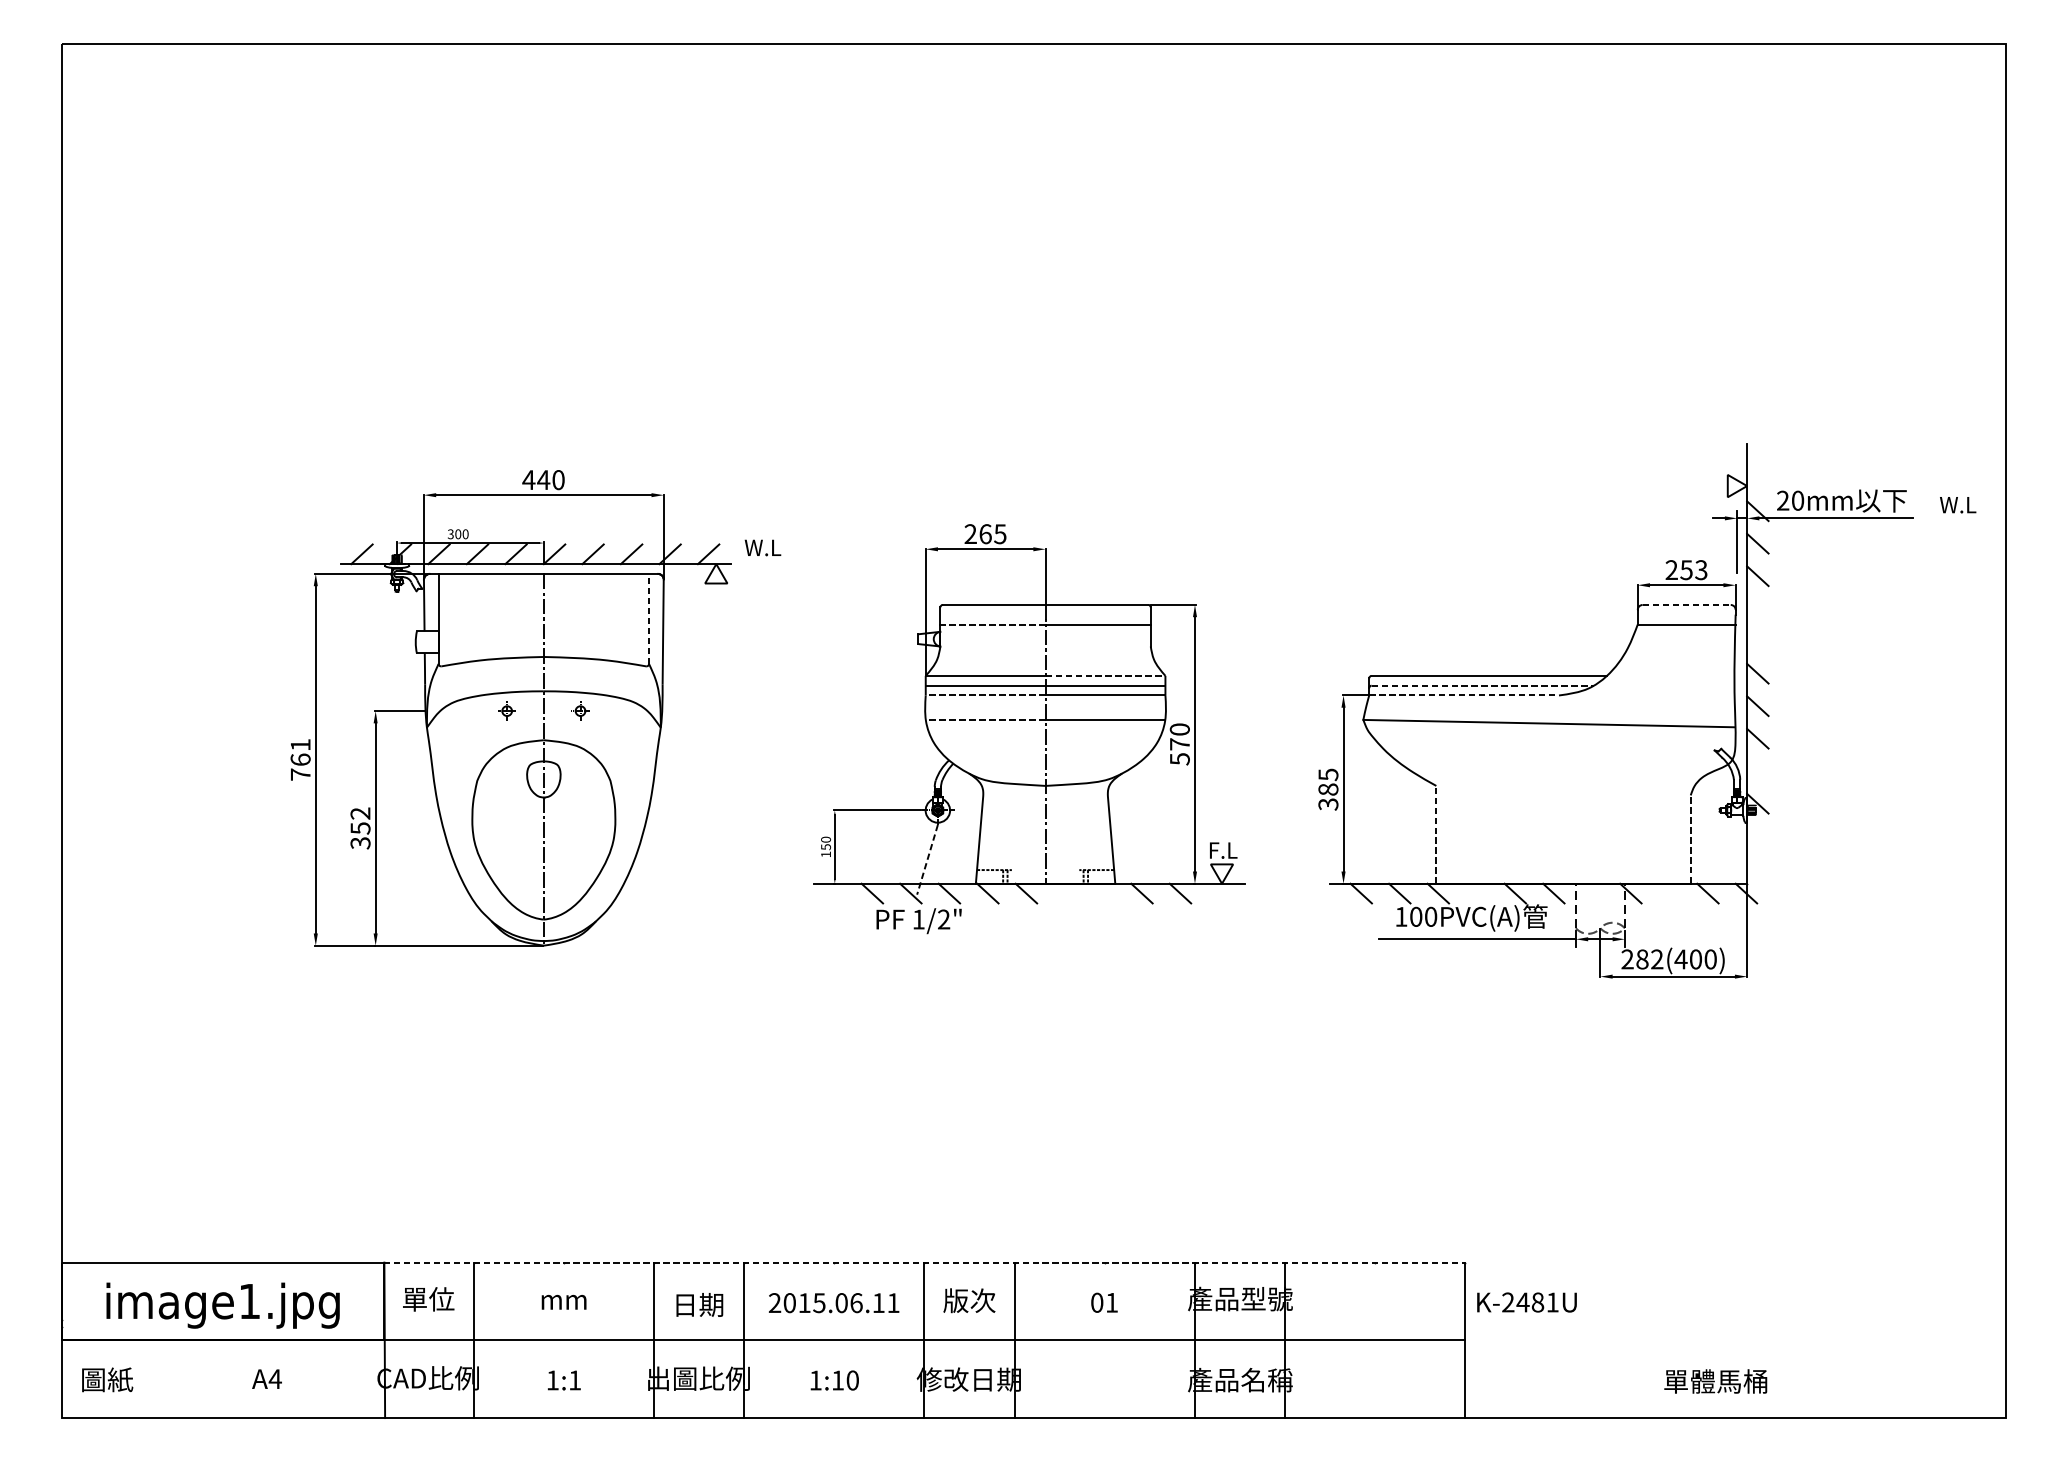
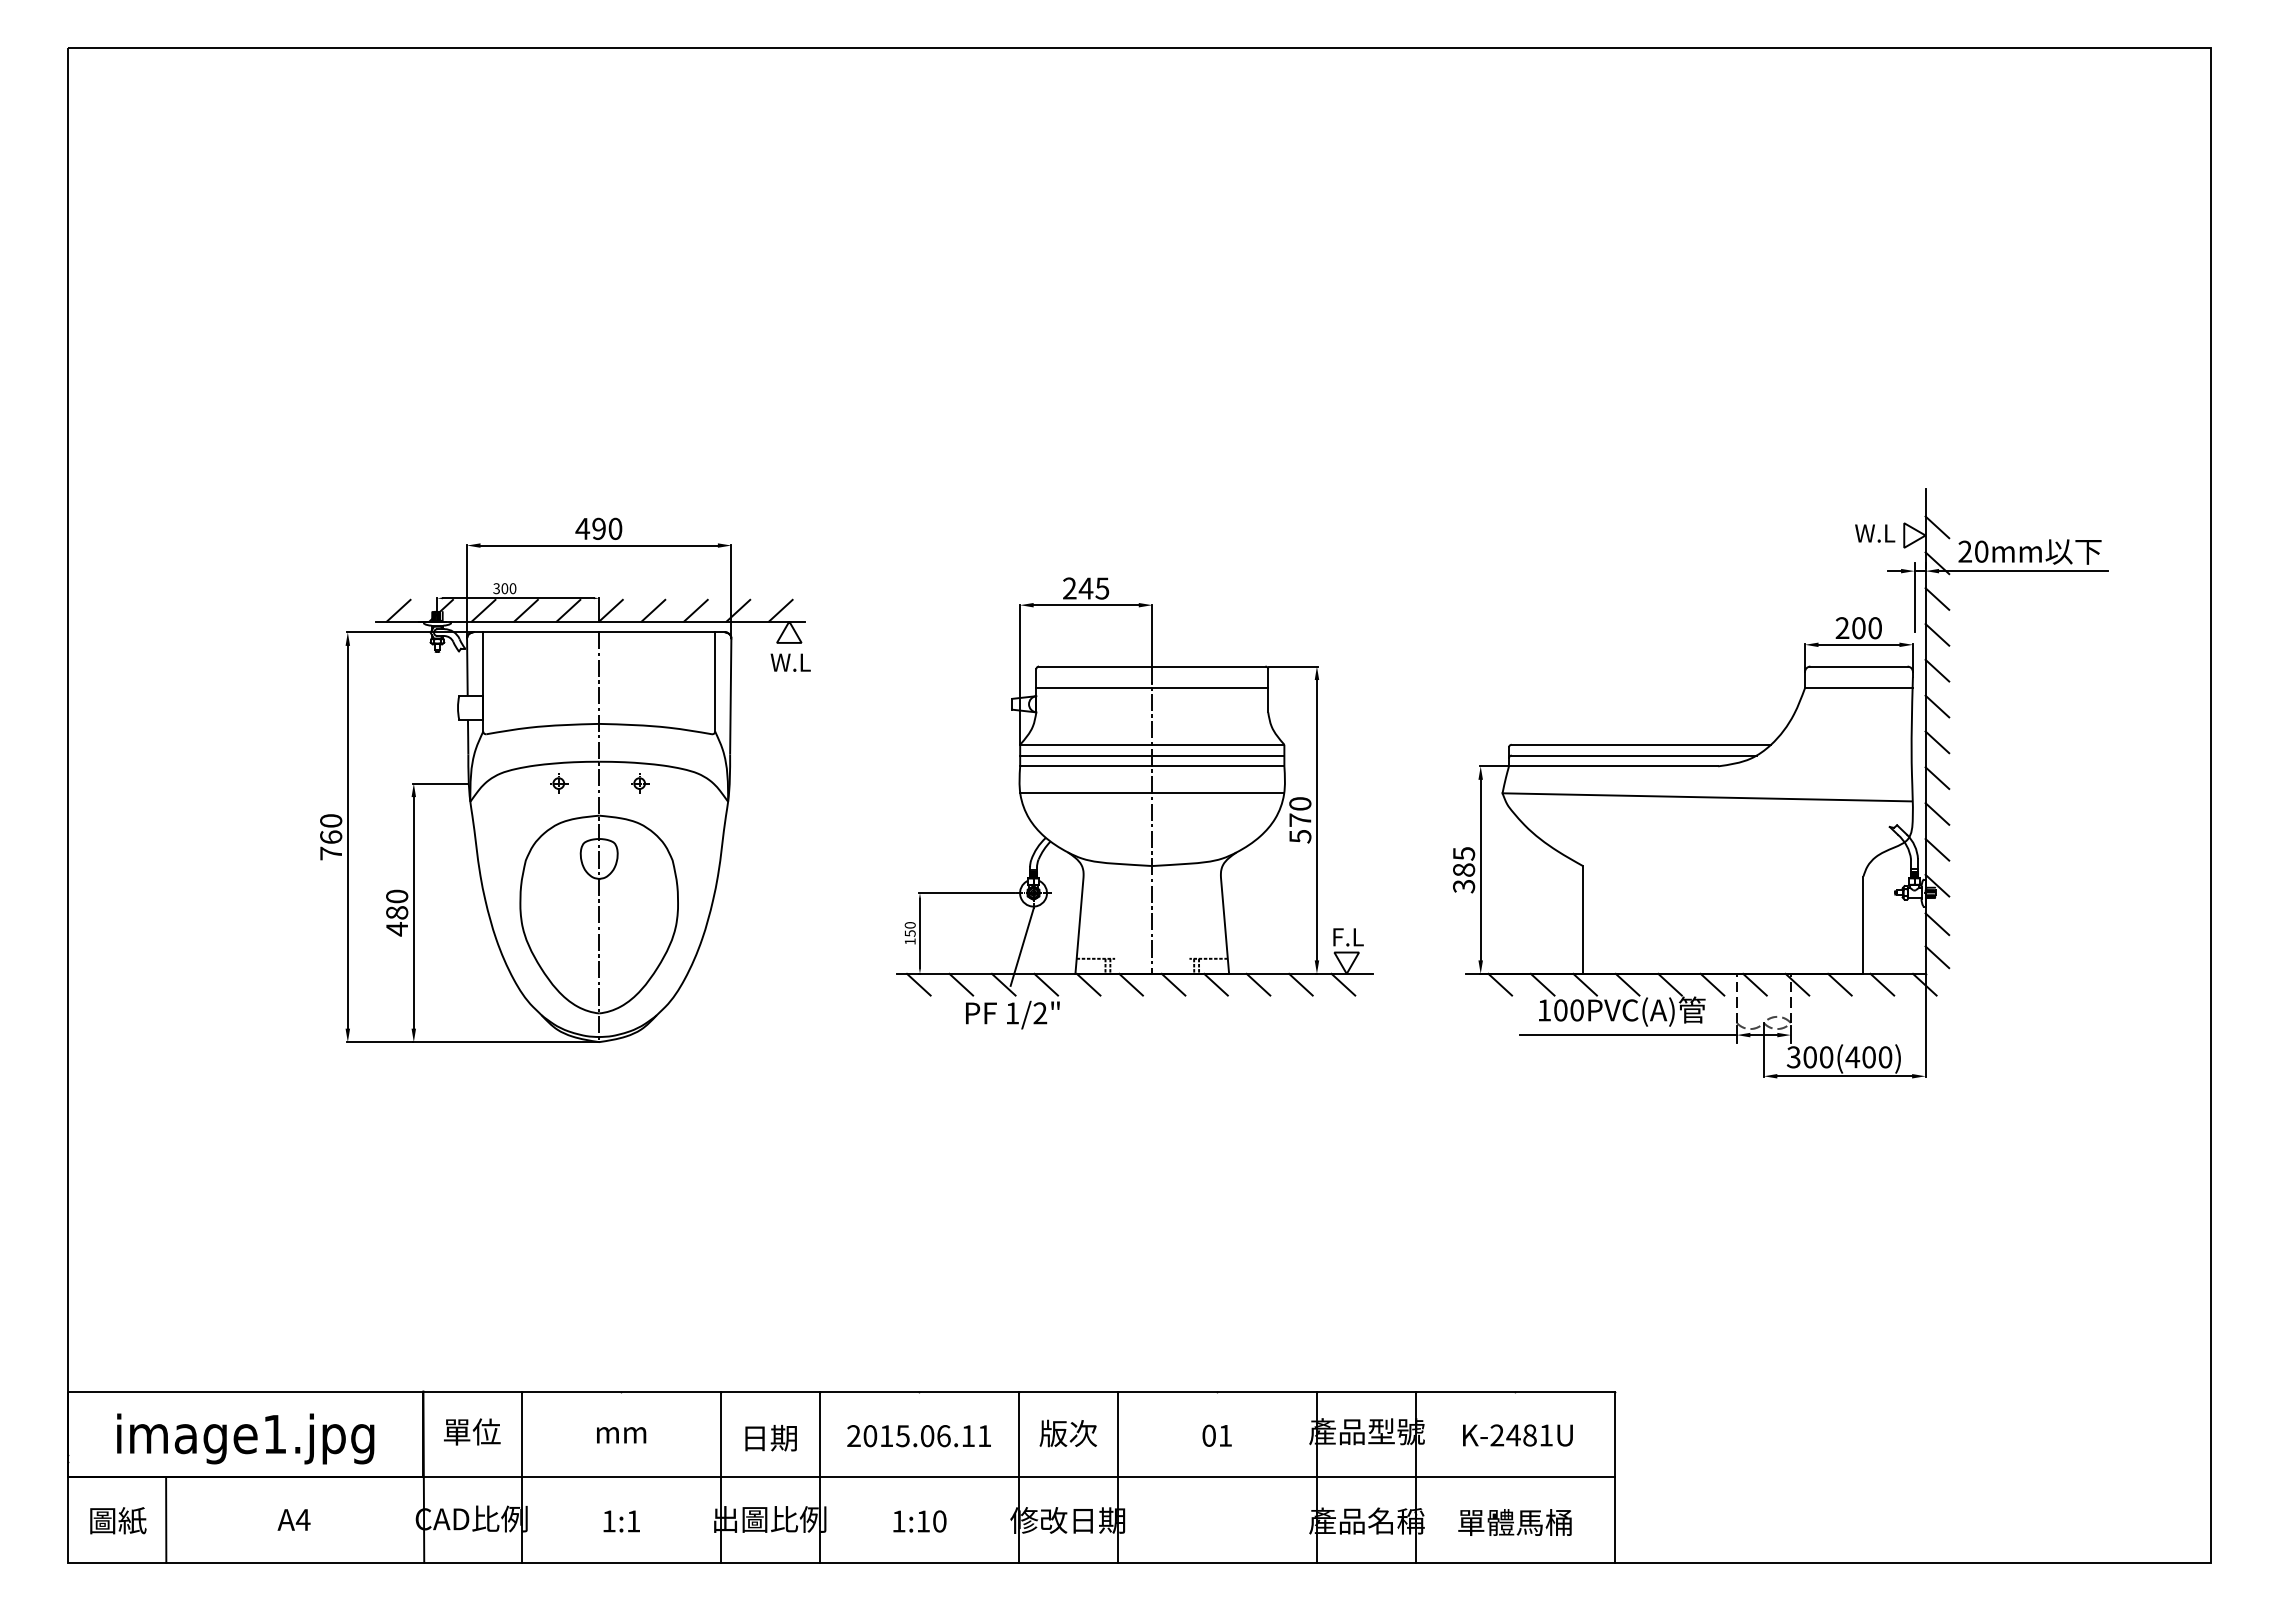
line: (1757, 478) -> (1937, 527), added
text: (543, 479) -> (598, 528), 440 -> 490
text: (1958, 505) -> (1875, 533), moved
text: (985, 534) -> (1085, 588), 265 -> 245
text: (762, 547) -> (790, 662), moved
text: (1693, 570) -> (1866, 628), 253 -> 200
line: (1686, 604) -> (1858, 666), dashed -> solid
line: (1757, 608) -> (1937, 670), added
line: (649, 618) -> (715, 681), dashed -> solid
line: (993, 624) -> (1094, 688), dashed -> solid
line: (1757, 641) -> (1937, 706), added
line: (1105, 675) -> (1218, 744), dashed -> solid
line: (1483, 685) -> (1634, 755), dashed -> solid
line: (985, 695) -> (1085, 766), dashed -> solid
line: (1464, 695) -> (1613, 766), dashed -> solid
line: (985, 720) -> (1085, 793), dashed -> solid
text: (300, 744) -> (331, 820), 761 -> 760
line: (1757, 770) -> (1937, 849), added
text: (360, 828) -> (397, 912), 352 -> 480
line: (1435, 834) -> (1582, 919), dashed -> solid
line: (1757, 838) -> (1937, 924), added
line: (1690, 839) -> (1863, 925), dashed -> solid
line: (926, 859) -> (1021, 947), dashed -> solid
line: (1757, 868) -> (1937, 957), added
line: (833, 893) -> (918, 984), added
line: (1064, 893) -> (1173, 984), added
line: (1102, 893) -> (1215, 984), added
line: (1219, 893) -> (1343, 984), added
line: (1476, 893) -> (1627, 984), added
line: (1591, 893) -> (1754, 984), added
line: (1669, 893) -> (1839, 984), added
text: (1641, 959) -> (1809, 1057), 282(400) -> 300(400)
line: (924, 1262) -> (1018, 1391), dashed -> solid
text: (1526, 1302) -> (1517, 1435), moved
line: (151, 1378) -> (166, 1519), added
text: (1715, 1381) -> (1514, 1522), moved

